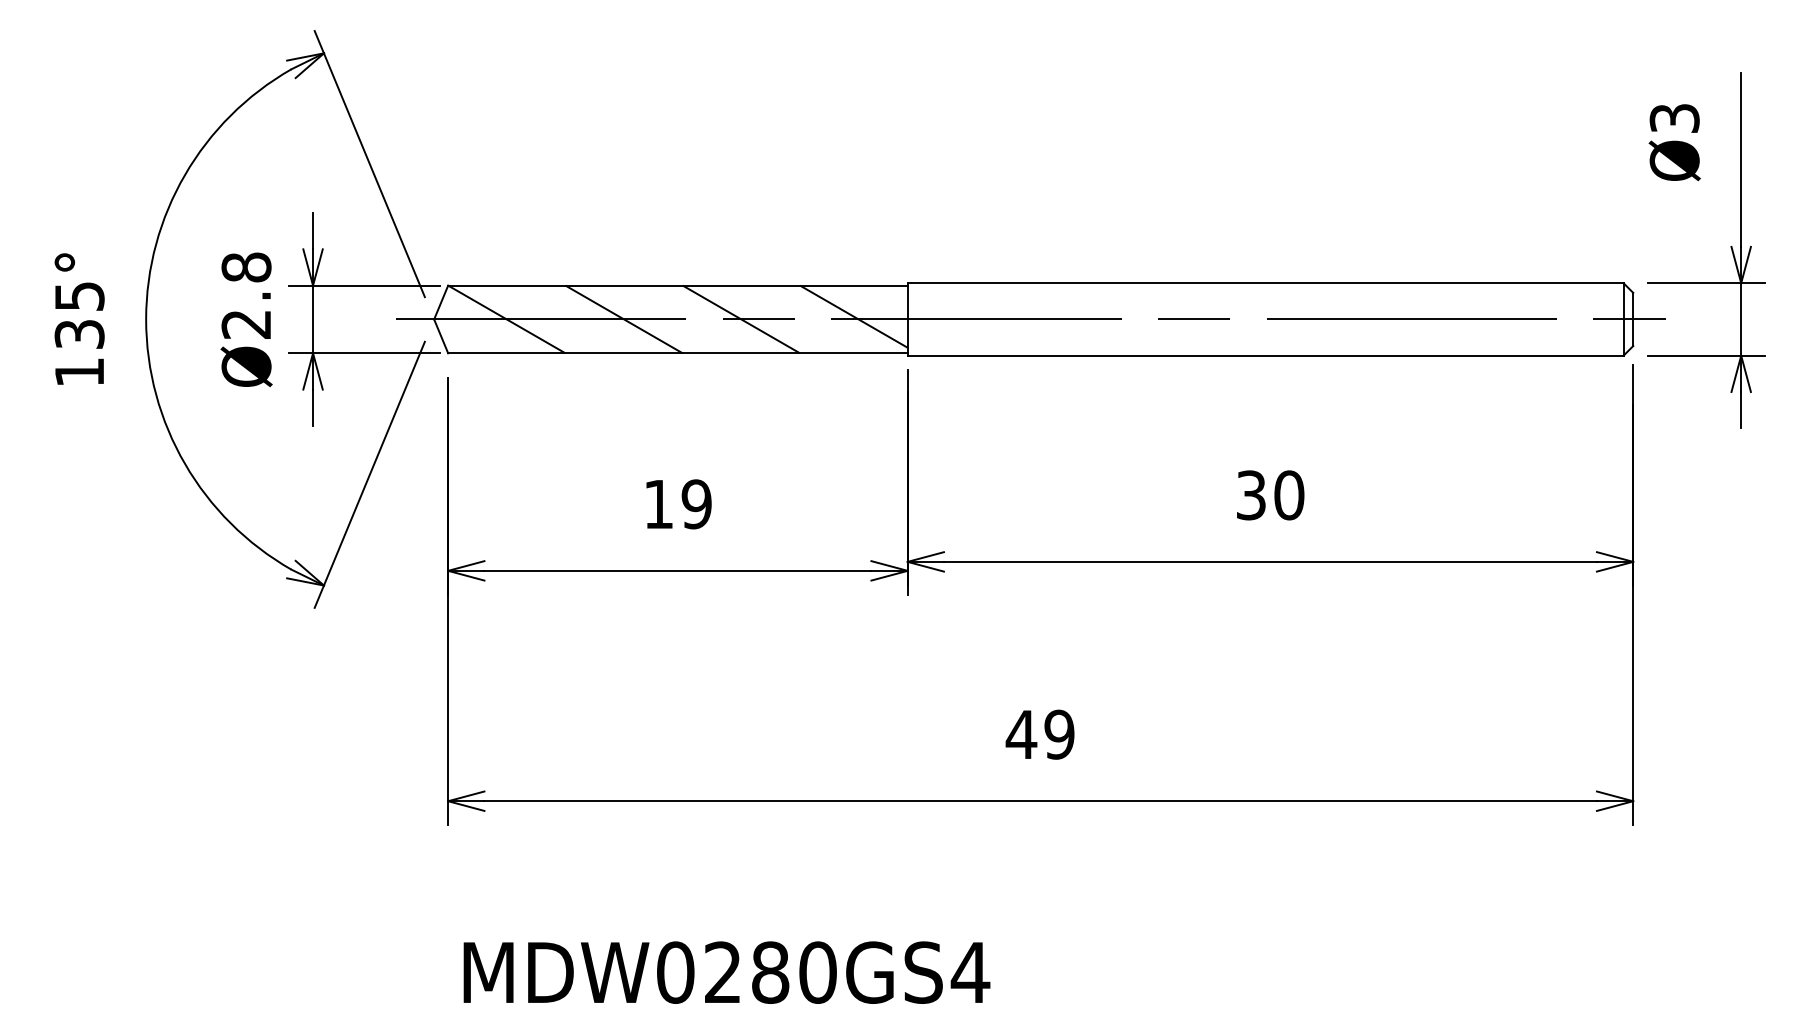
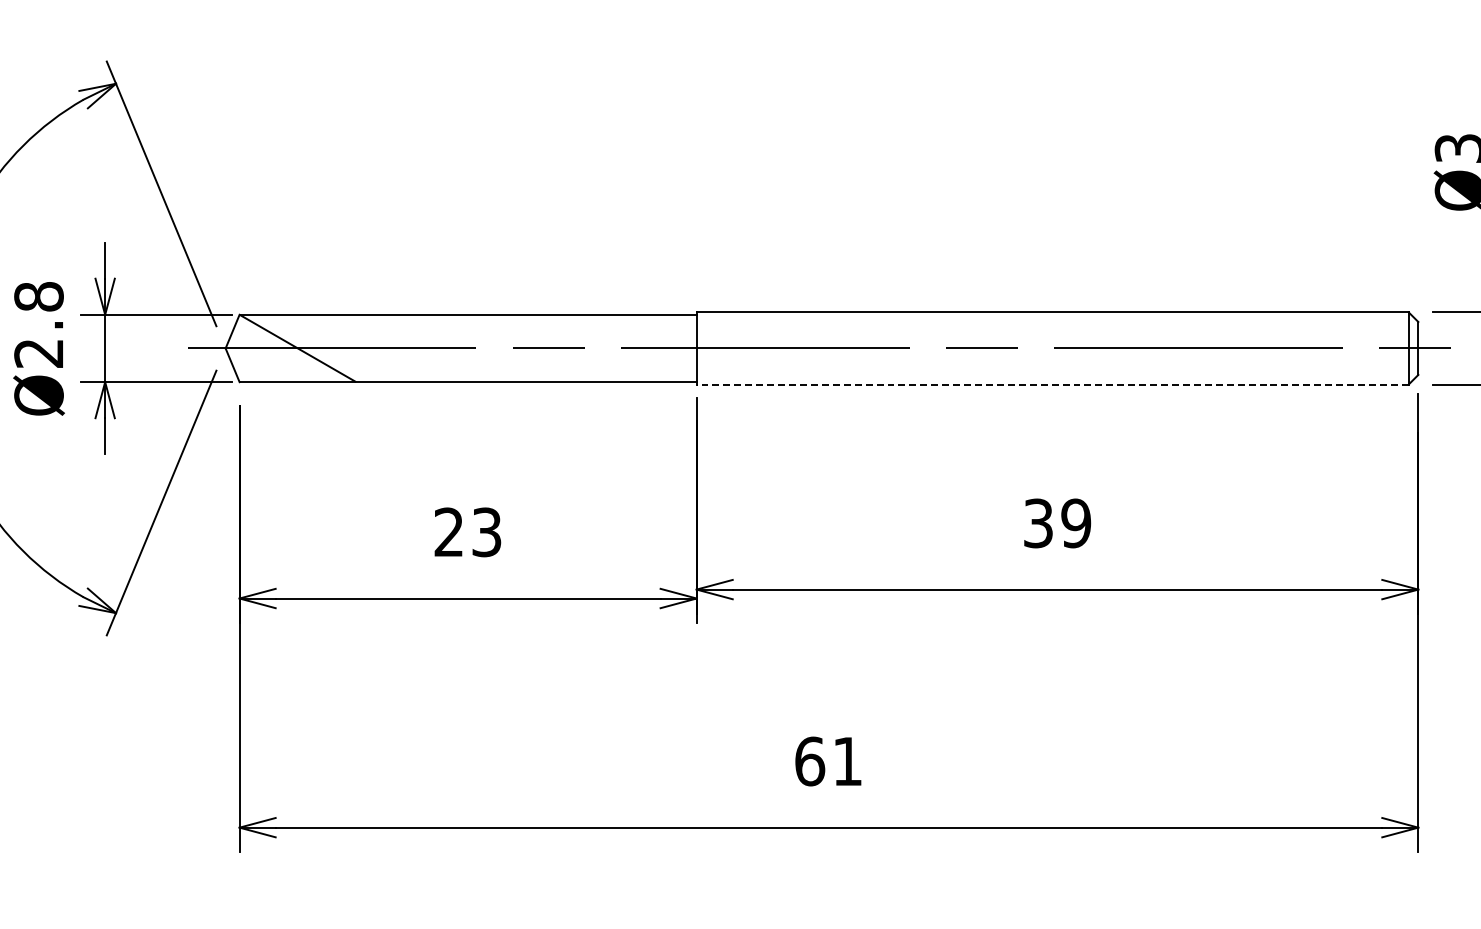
line: (853, 316) -> (642, 345), removed
line: (623, 319) -> (413, 348), removed
line: (741, 319) -> (531, 348), removed
line: (1265, 355) -> (1052, 384), solid -> dashed
text: (1289, 495) -> (1076, 523), 30 -> 39
text: (677, 504) -> (467, 532), 19 -> 23
text: (1039, 734) -> (827, 761), 49 -> 61

